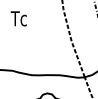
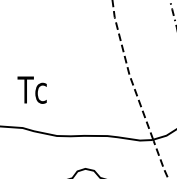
text: (18, 18) -> (31, 89), moved

